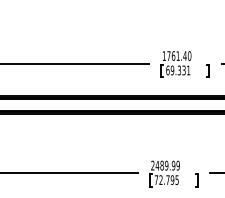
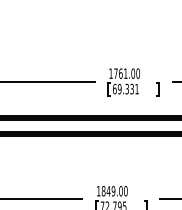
text: (184, 55) -> (132, 73), 1761.40 -> 1761.00
text: (165, 165) -> (112, 191), 2489.99 -> 1849.00

